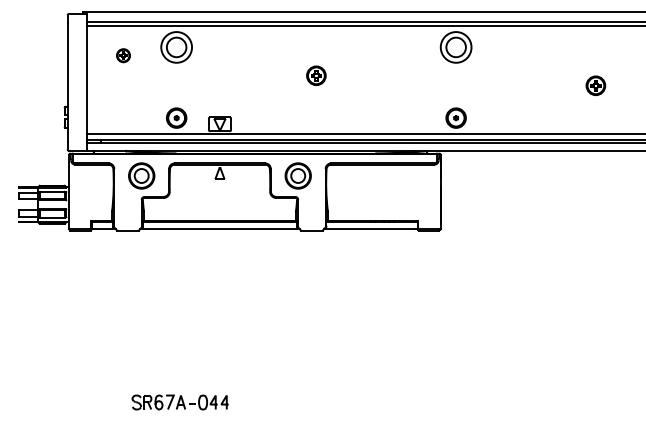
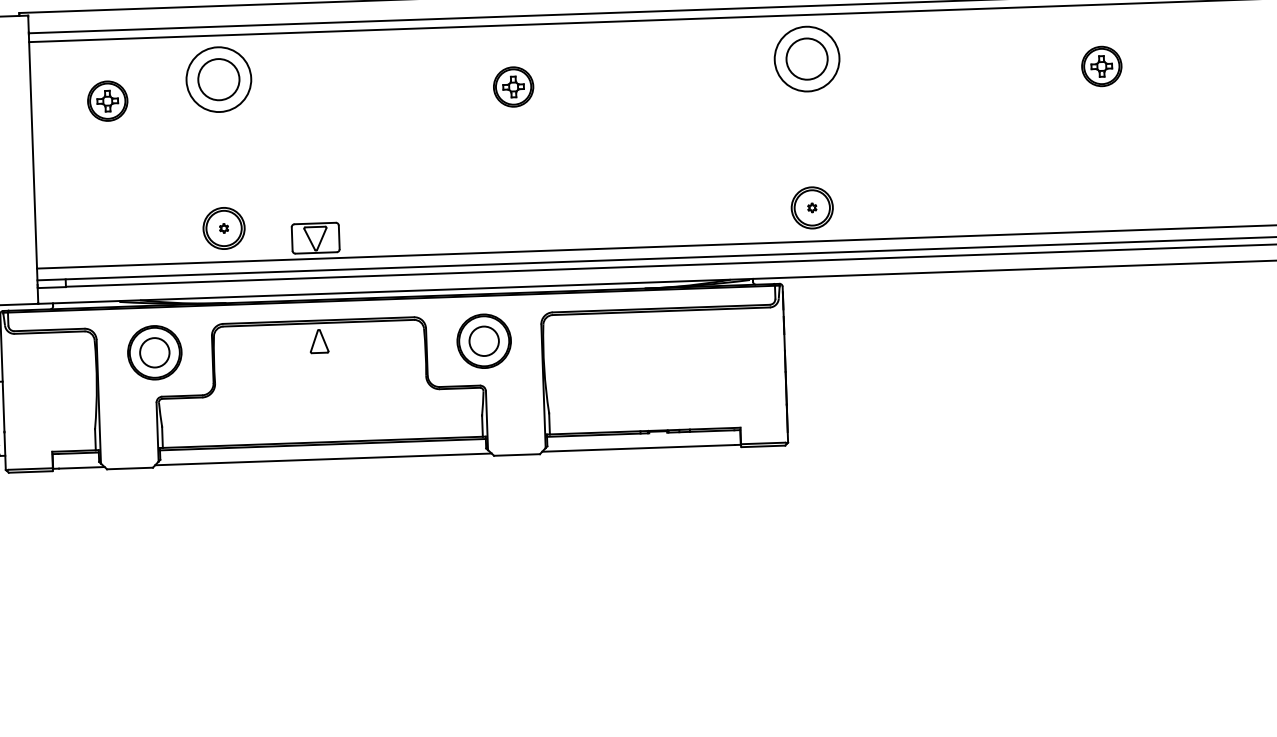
part: (123, 55) -> (107, 100), size x1.43
part: (316, 75) -> (513, 86), moved
part: (595, 85) -> (1100, 65), moved

